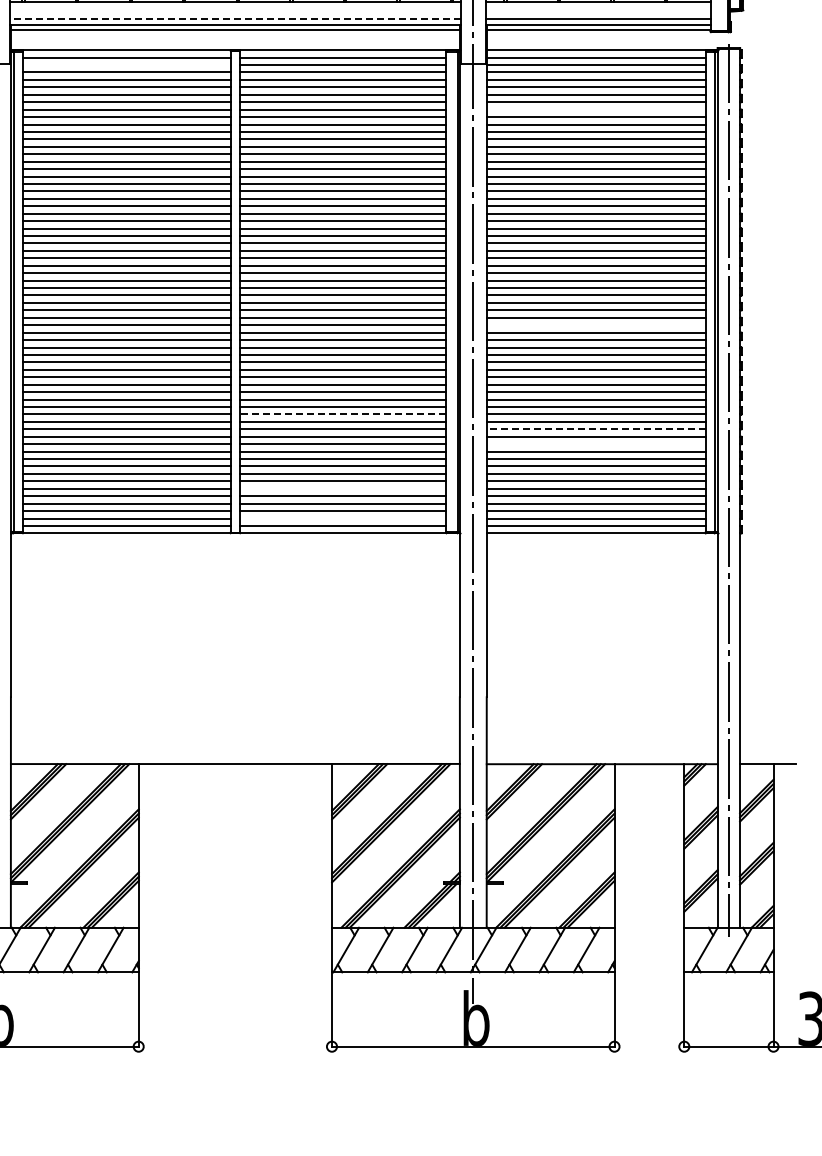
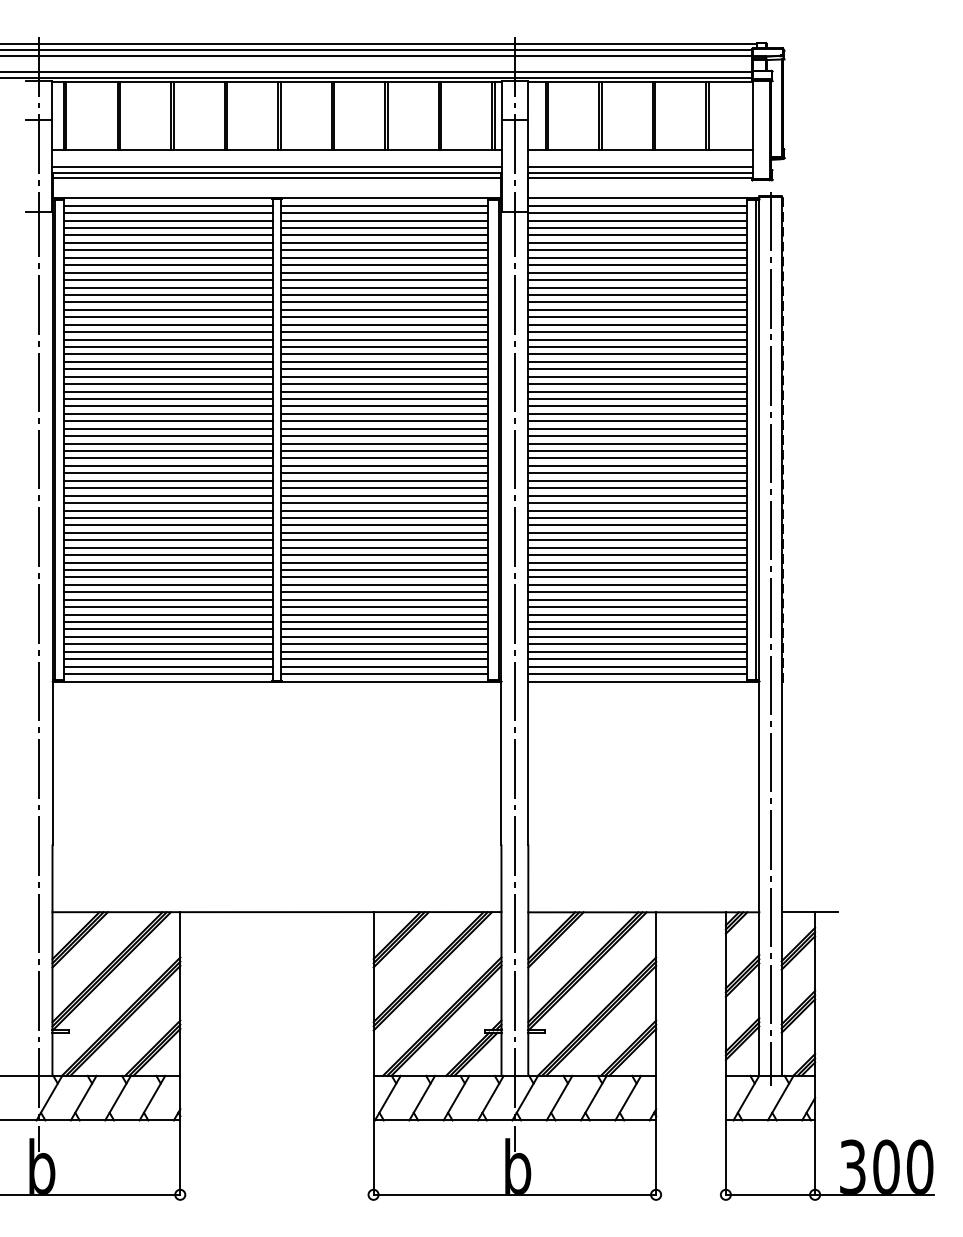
line: (234, 18) -> (276, 166), dashed -> solid
line: (126, 65) -> (168, 213), added
line: (595, 109) -> (637, 257), added
line: (595, 325) -> (637, 473), added
line: (342, 414) -> (384, 562), dashed -> solid
line: (595, 429) -> (637, 577), dashed -> solid
line: (595, 444) -> (637, 592), added
line: (342, 488) -> (384, 636), added
line: (342, 518) -> (384, 666), added

